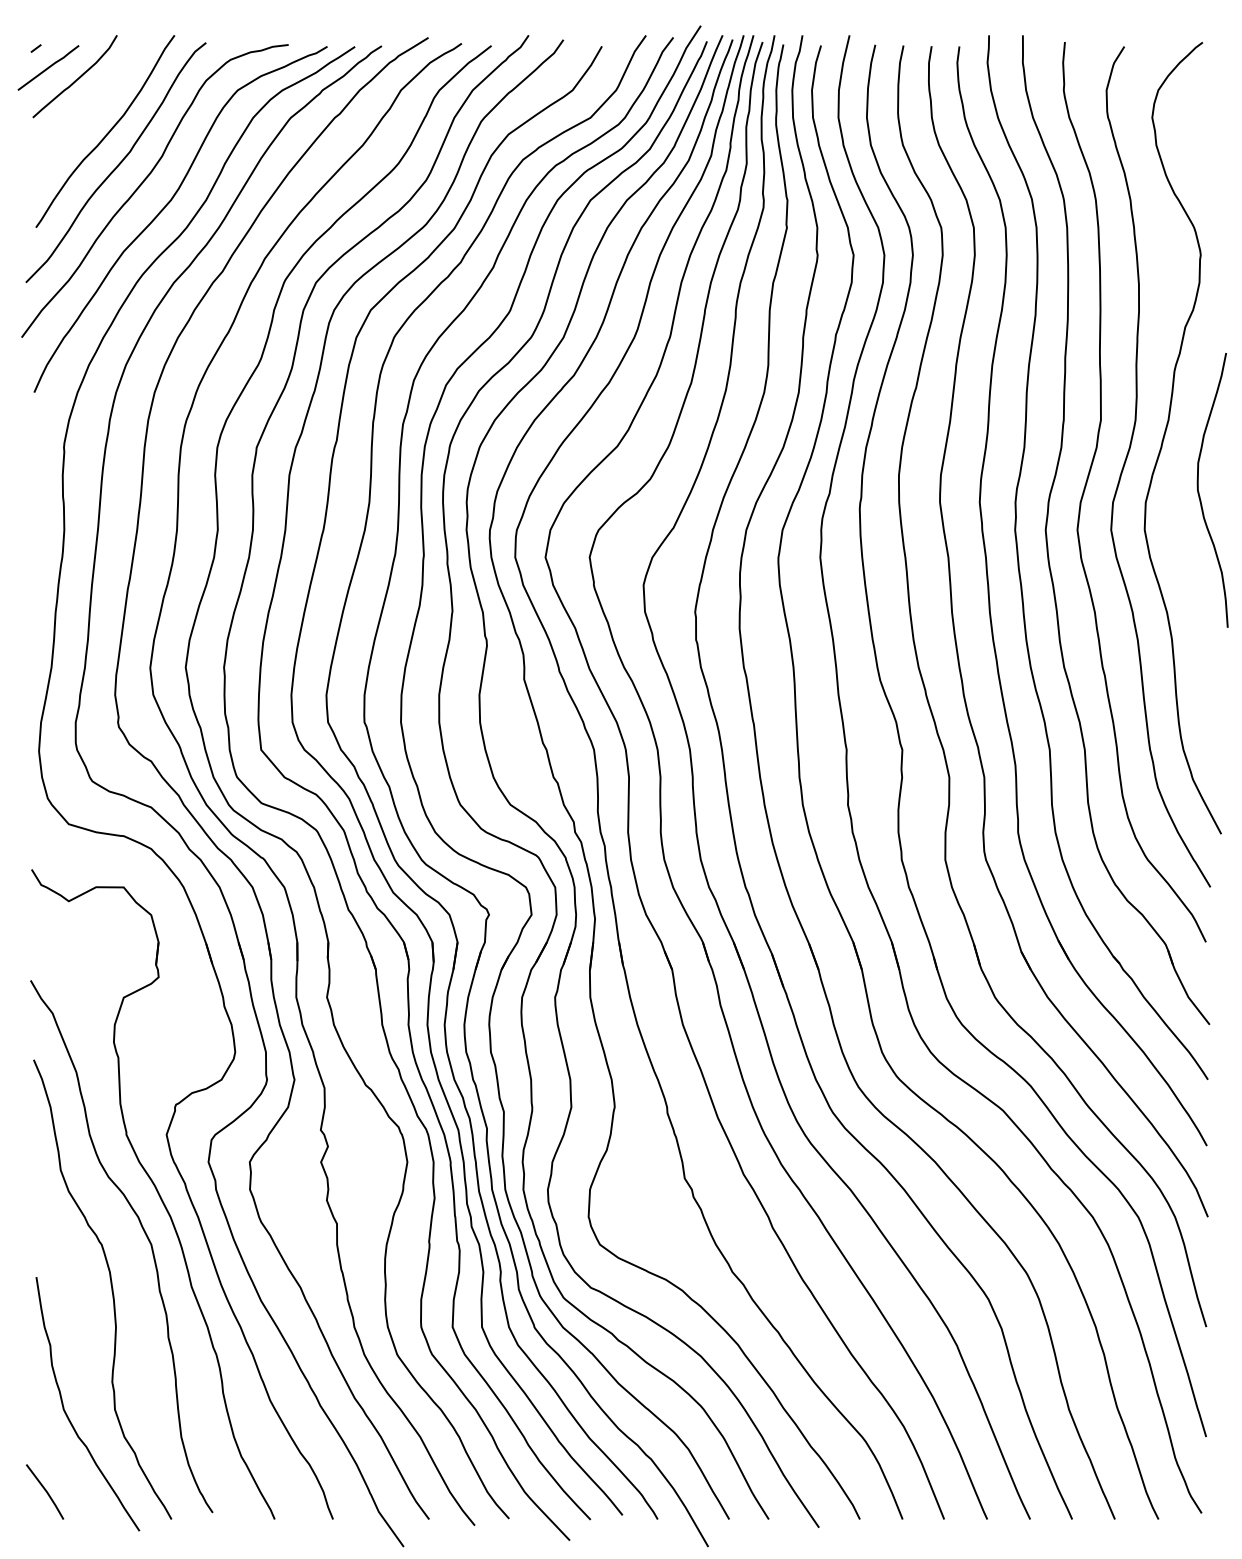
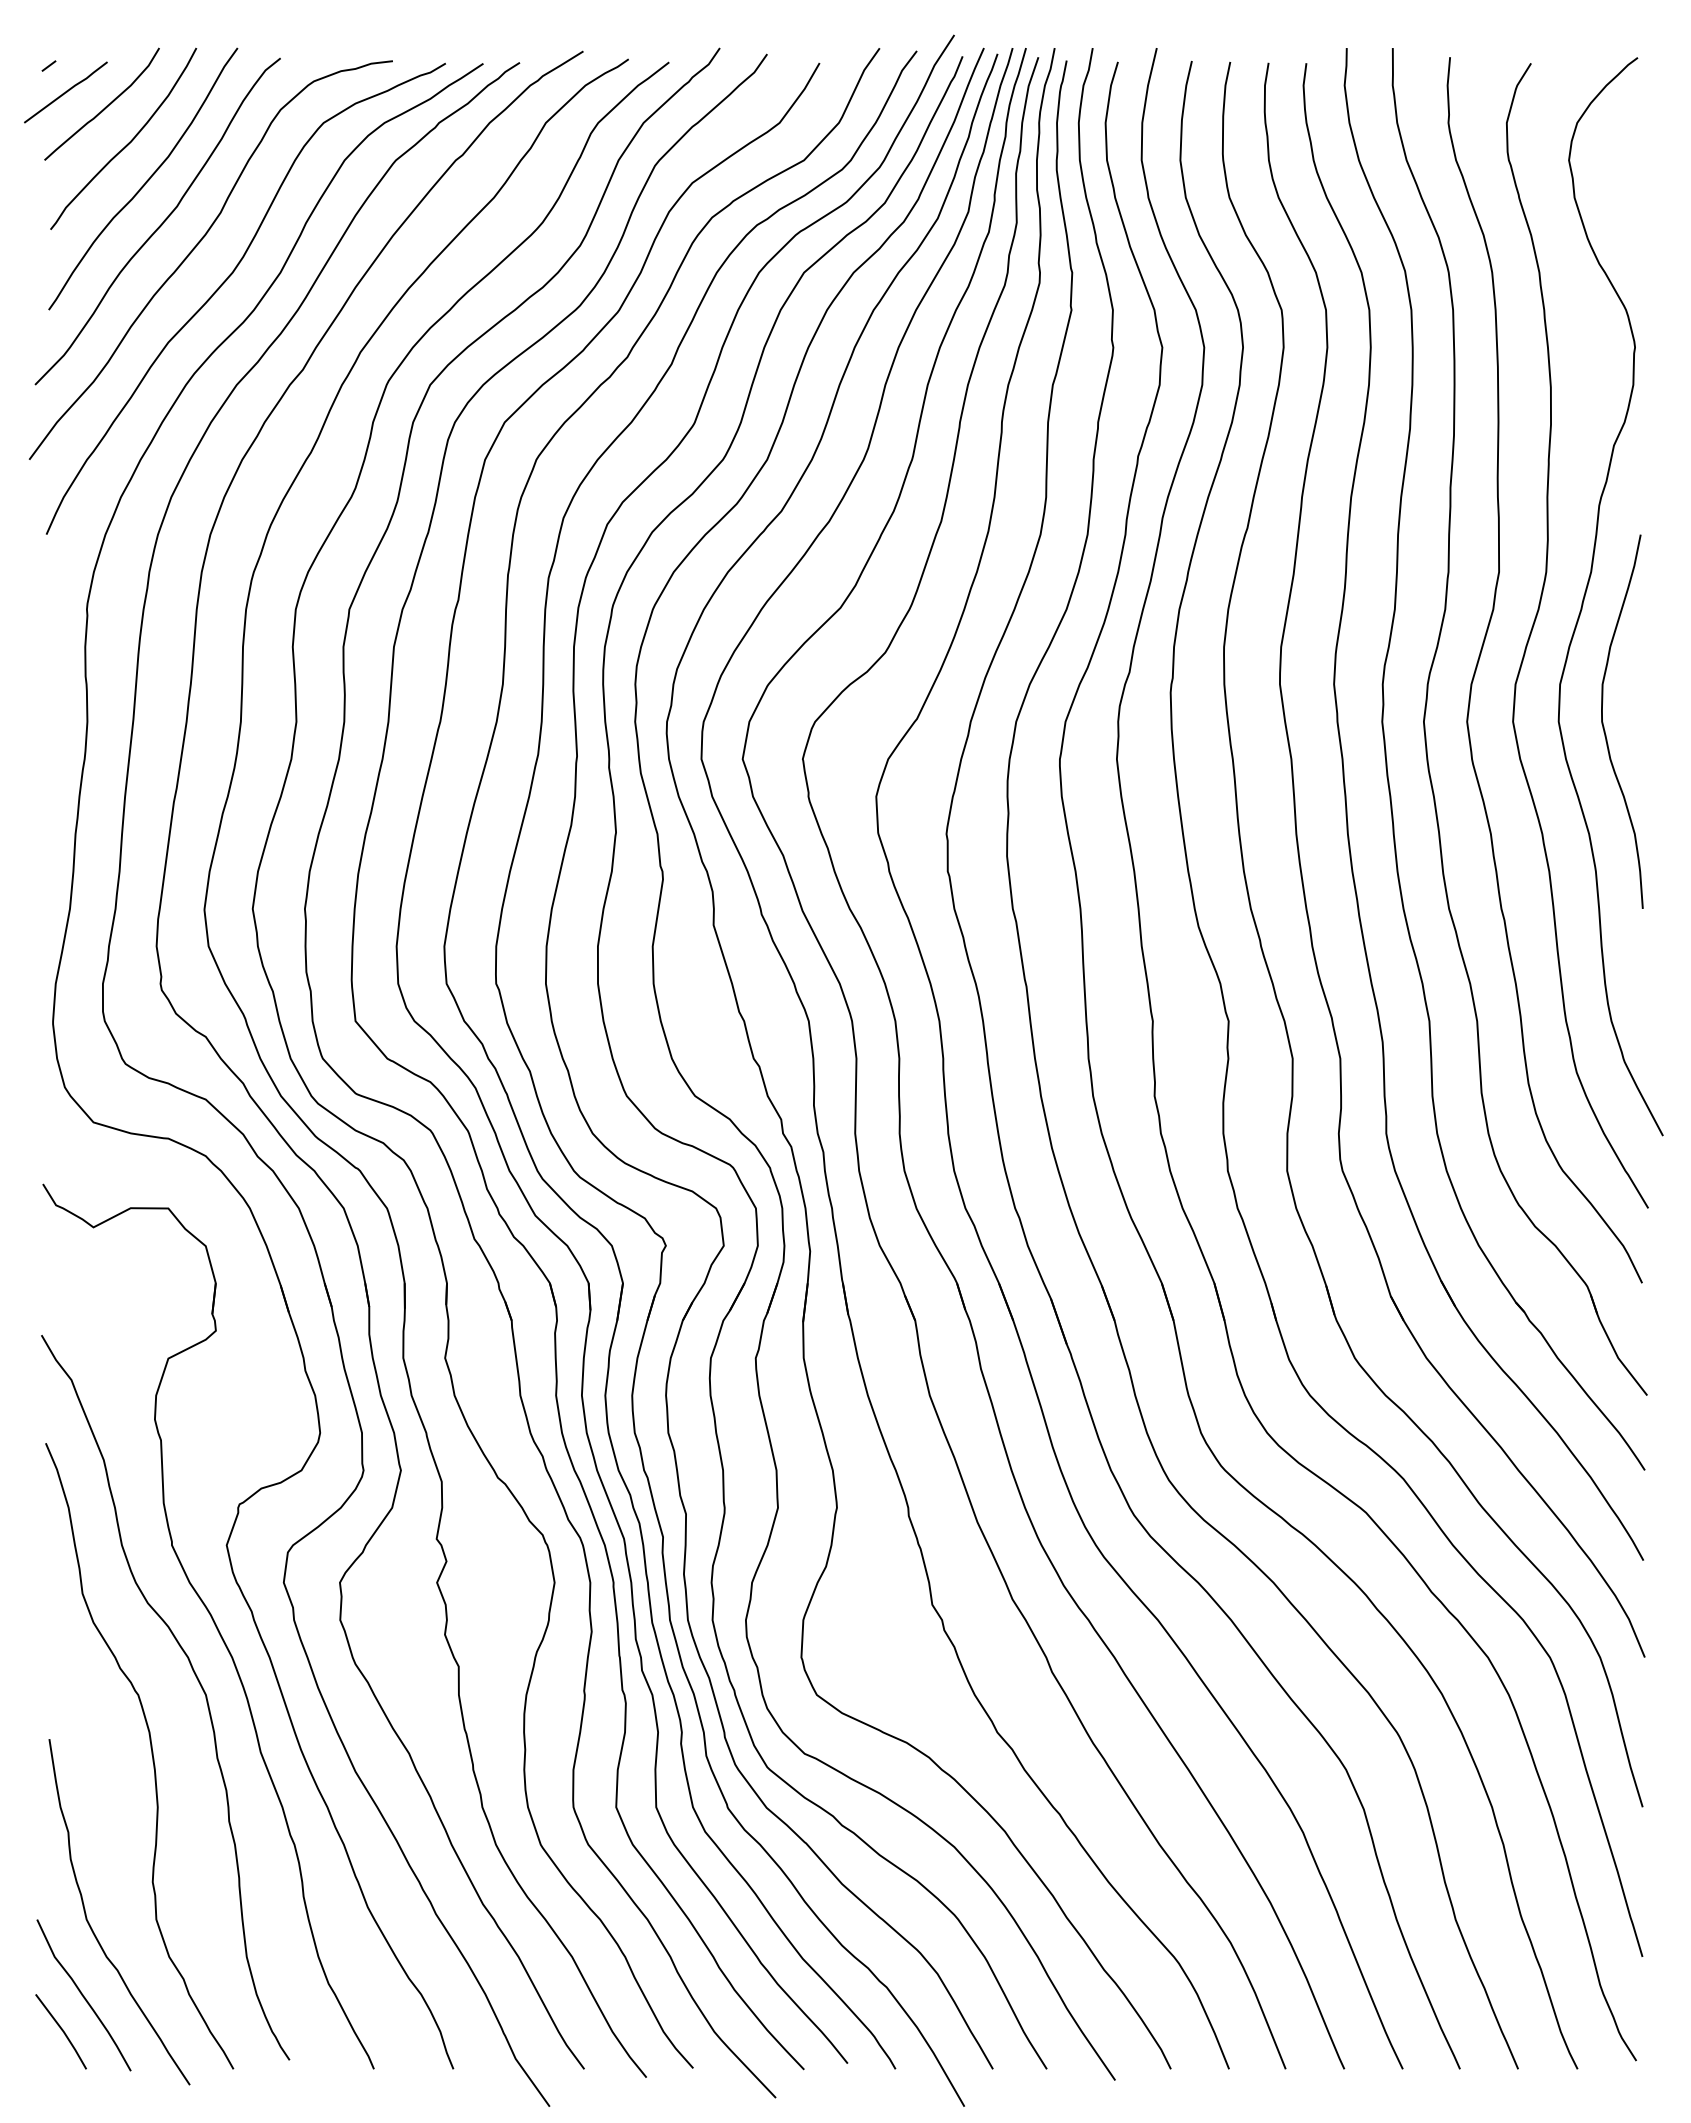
curve: (94, 104) -> (128, 142), added
curve: (1199, 493) -> (1604, 726), moved
curve: (61, 1465) -> (83, 1995), added

